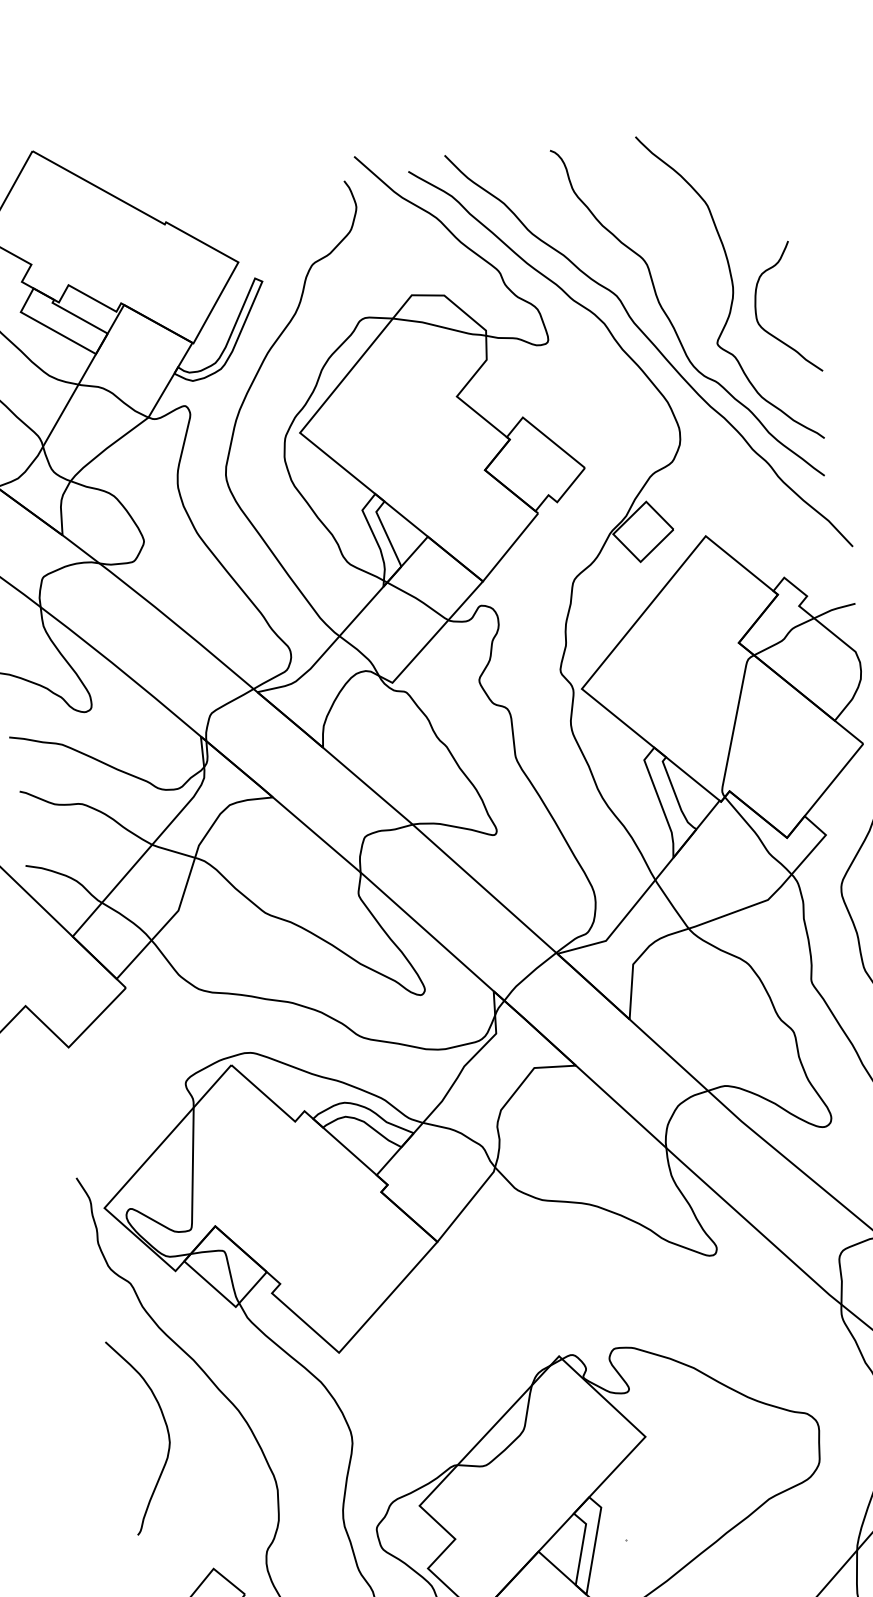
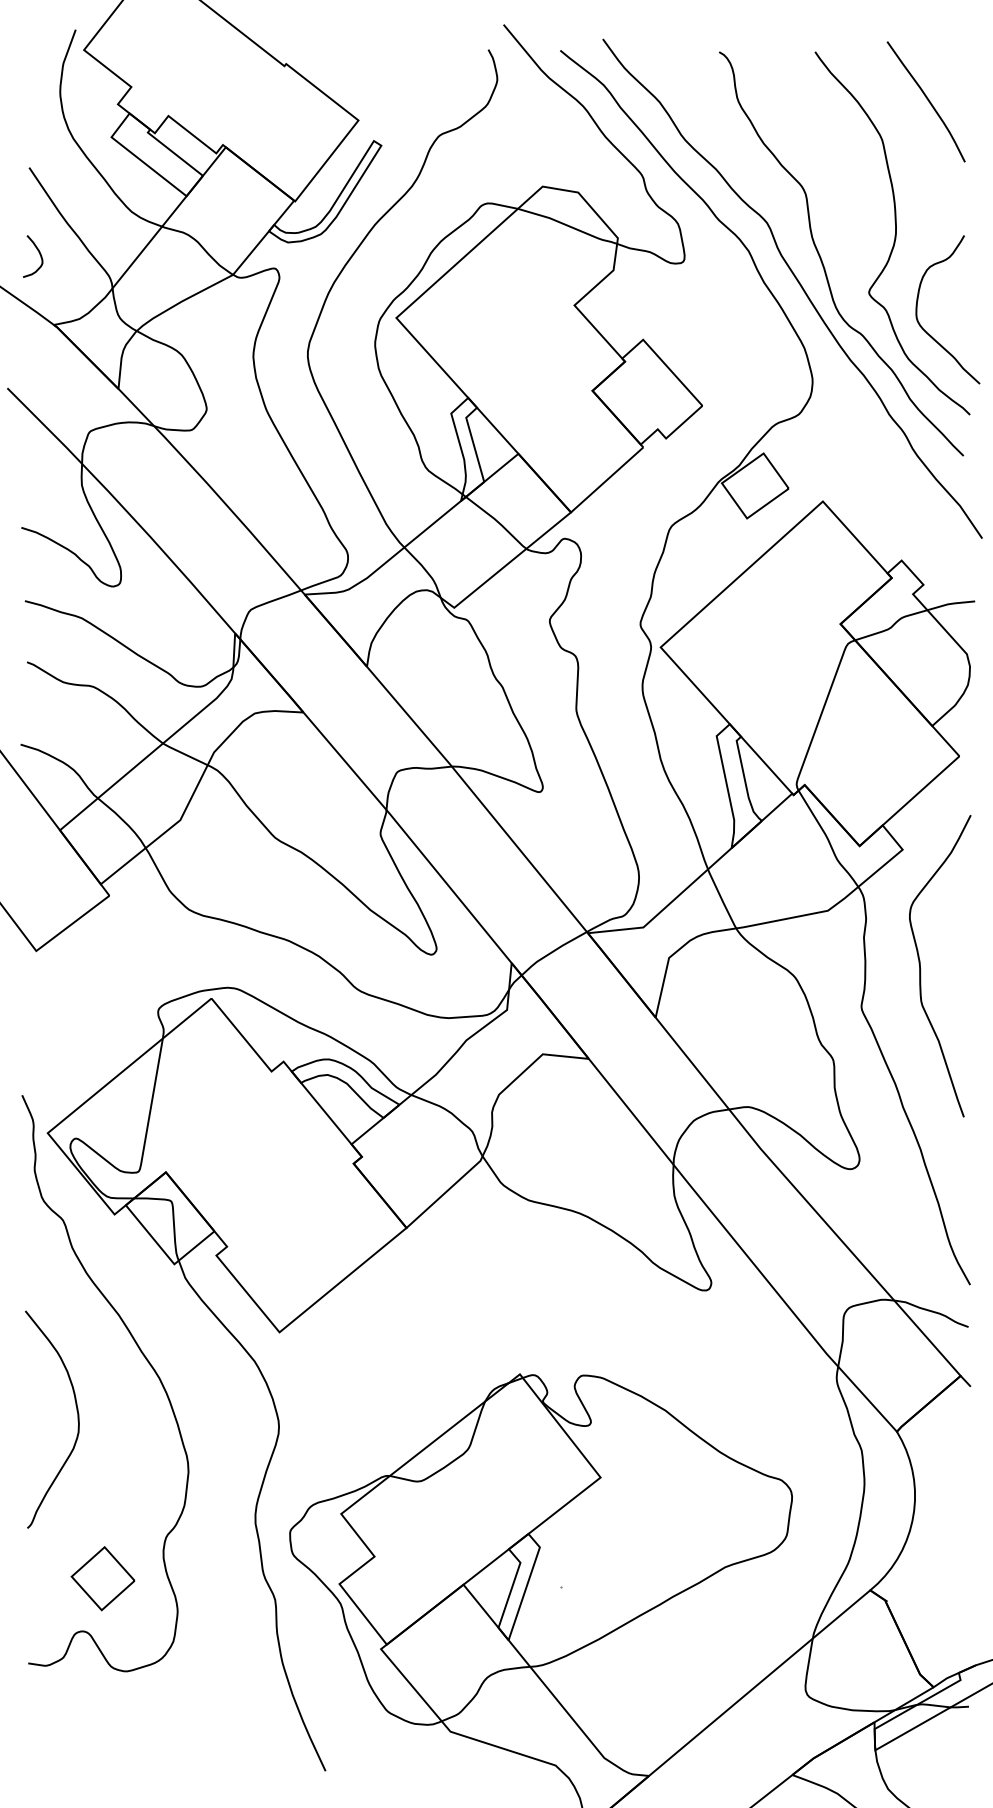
curve: (741, 163) -> (926, 99), added
curve: (756, 313) -> (917, 309), moved
curve: (167, 1431) -> (77, 1419), moved

